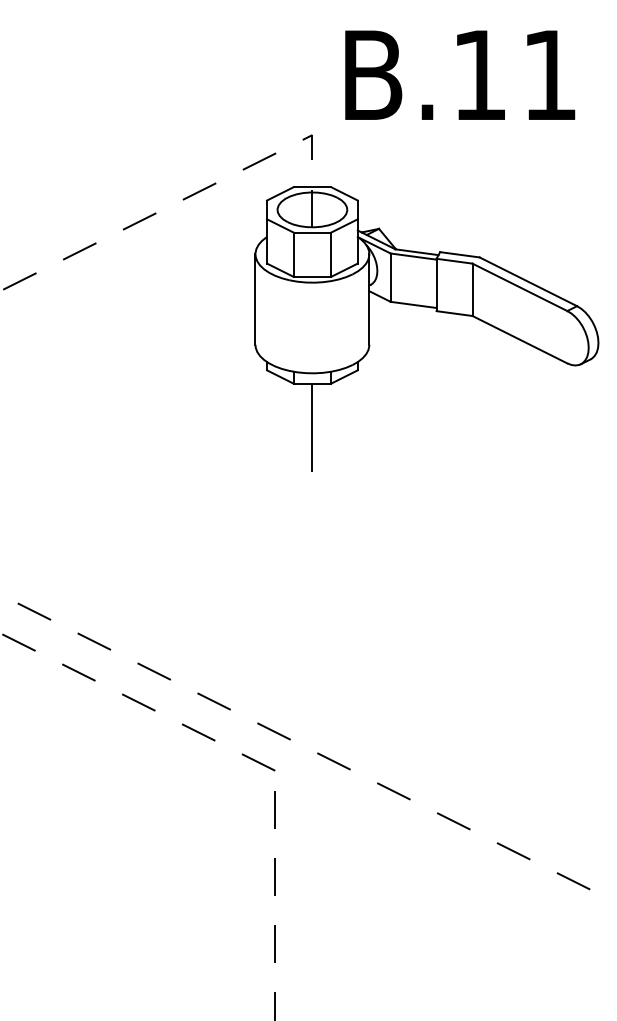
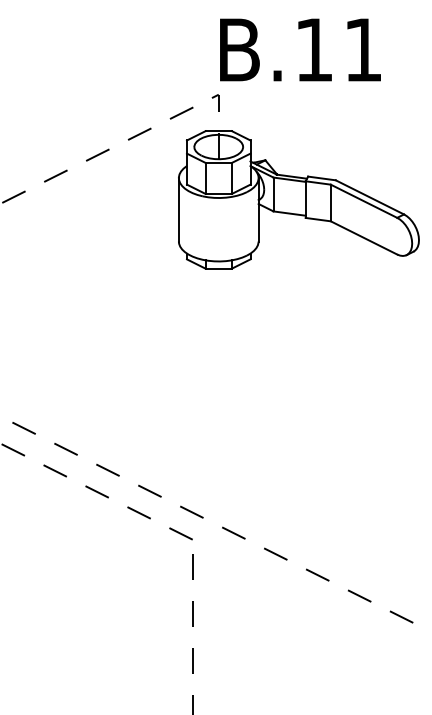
text: (460, 74) -> (300, 49), moved
line: (312, 427) -> (218, 299), removed

